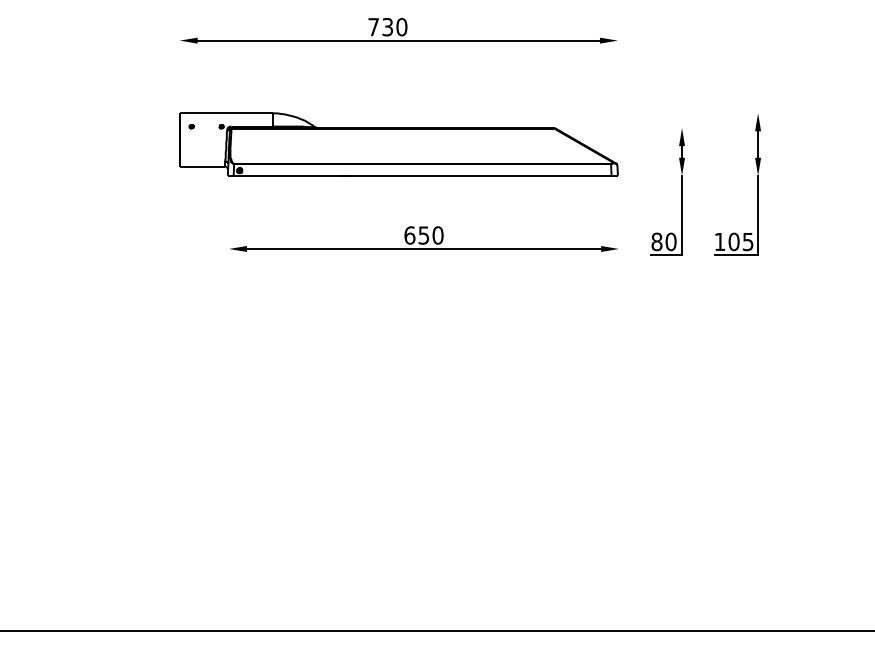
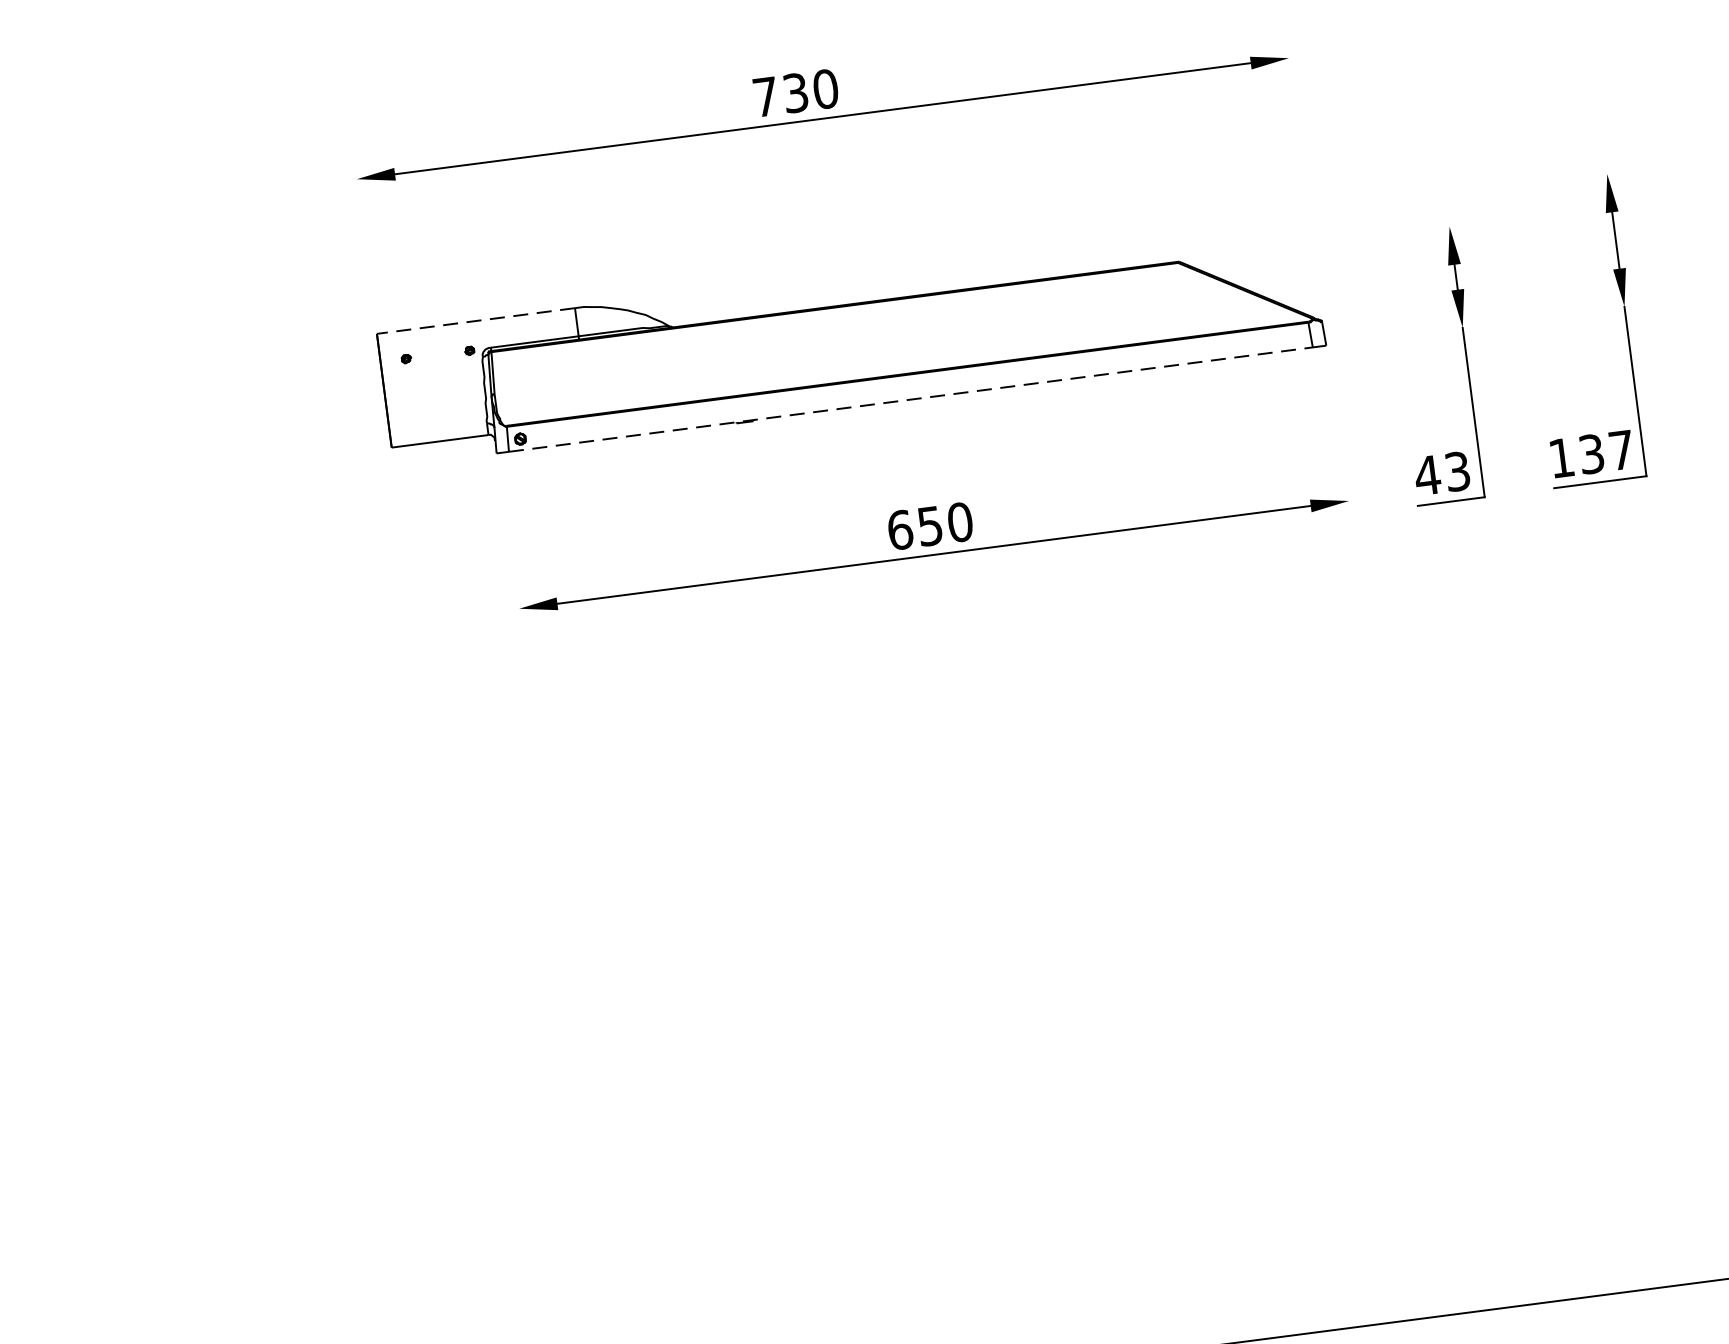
line: (226, 113) -> (476, 321), solid -> dashed
line: (422, 175) -> (910, 398), solid -> dashed
text: (663, 241) -> (1441, 472), 80 -> 43
text: (740, 241) -> (1605, 451), 105 -> 137

